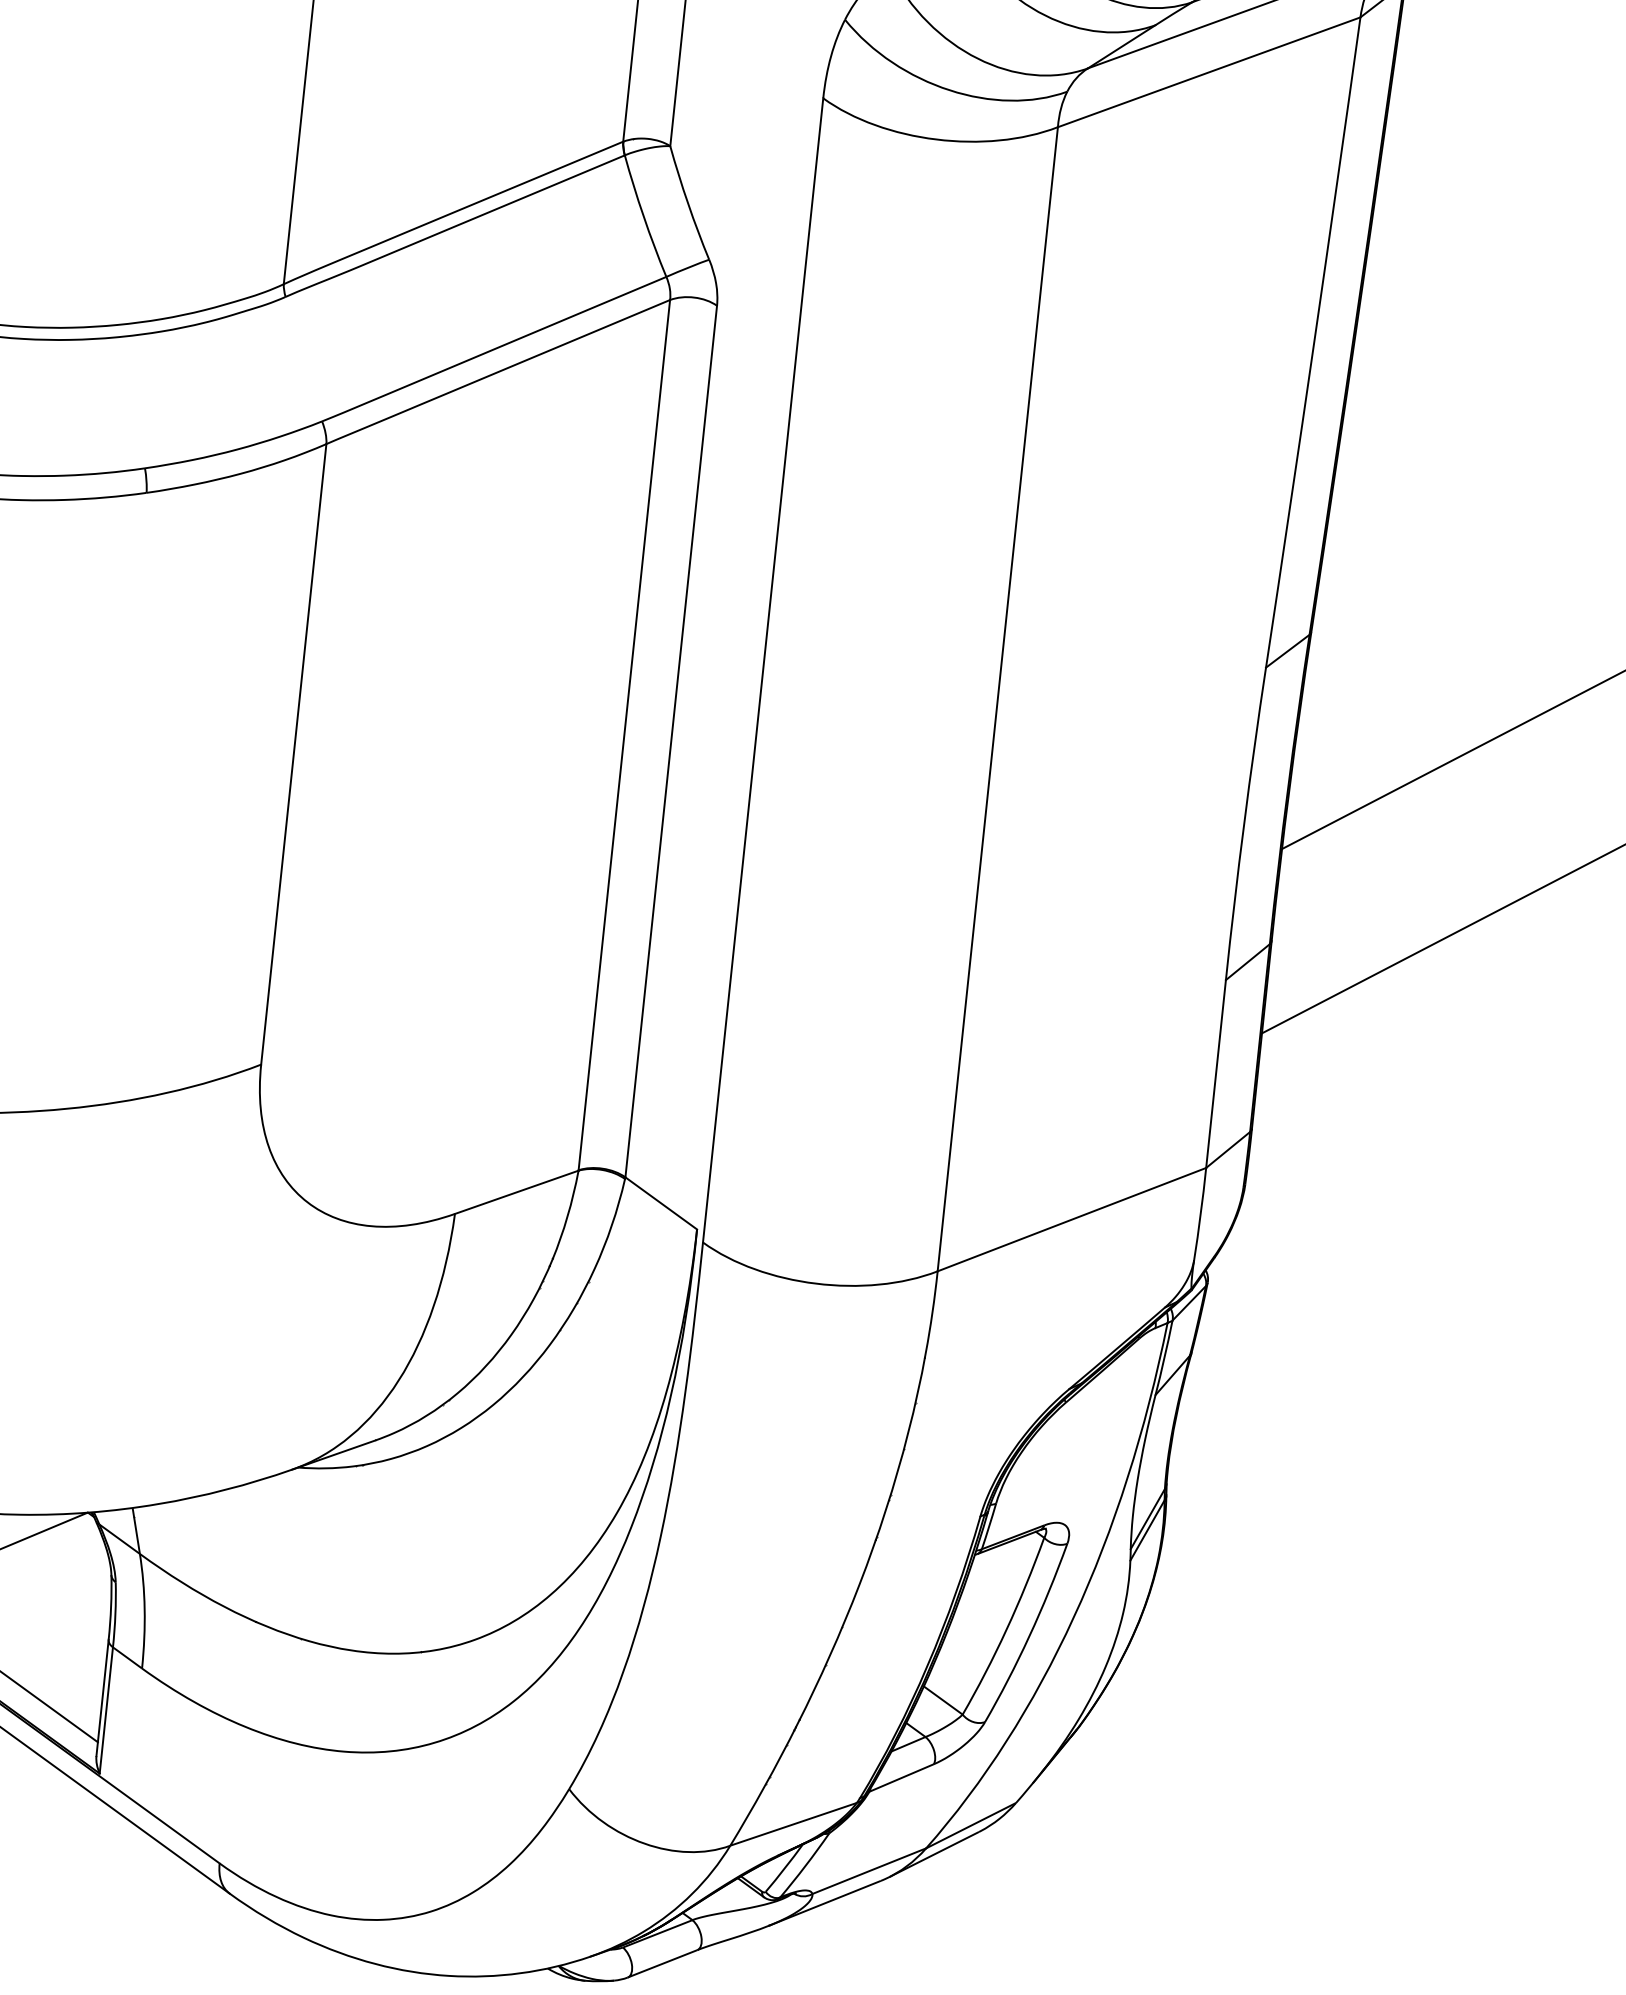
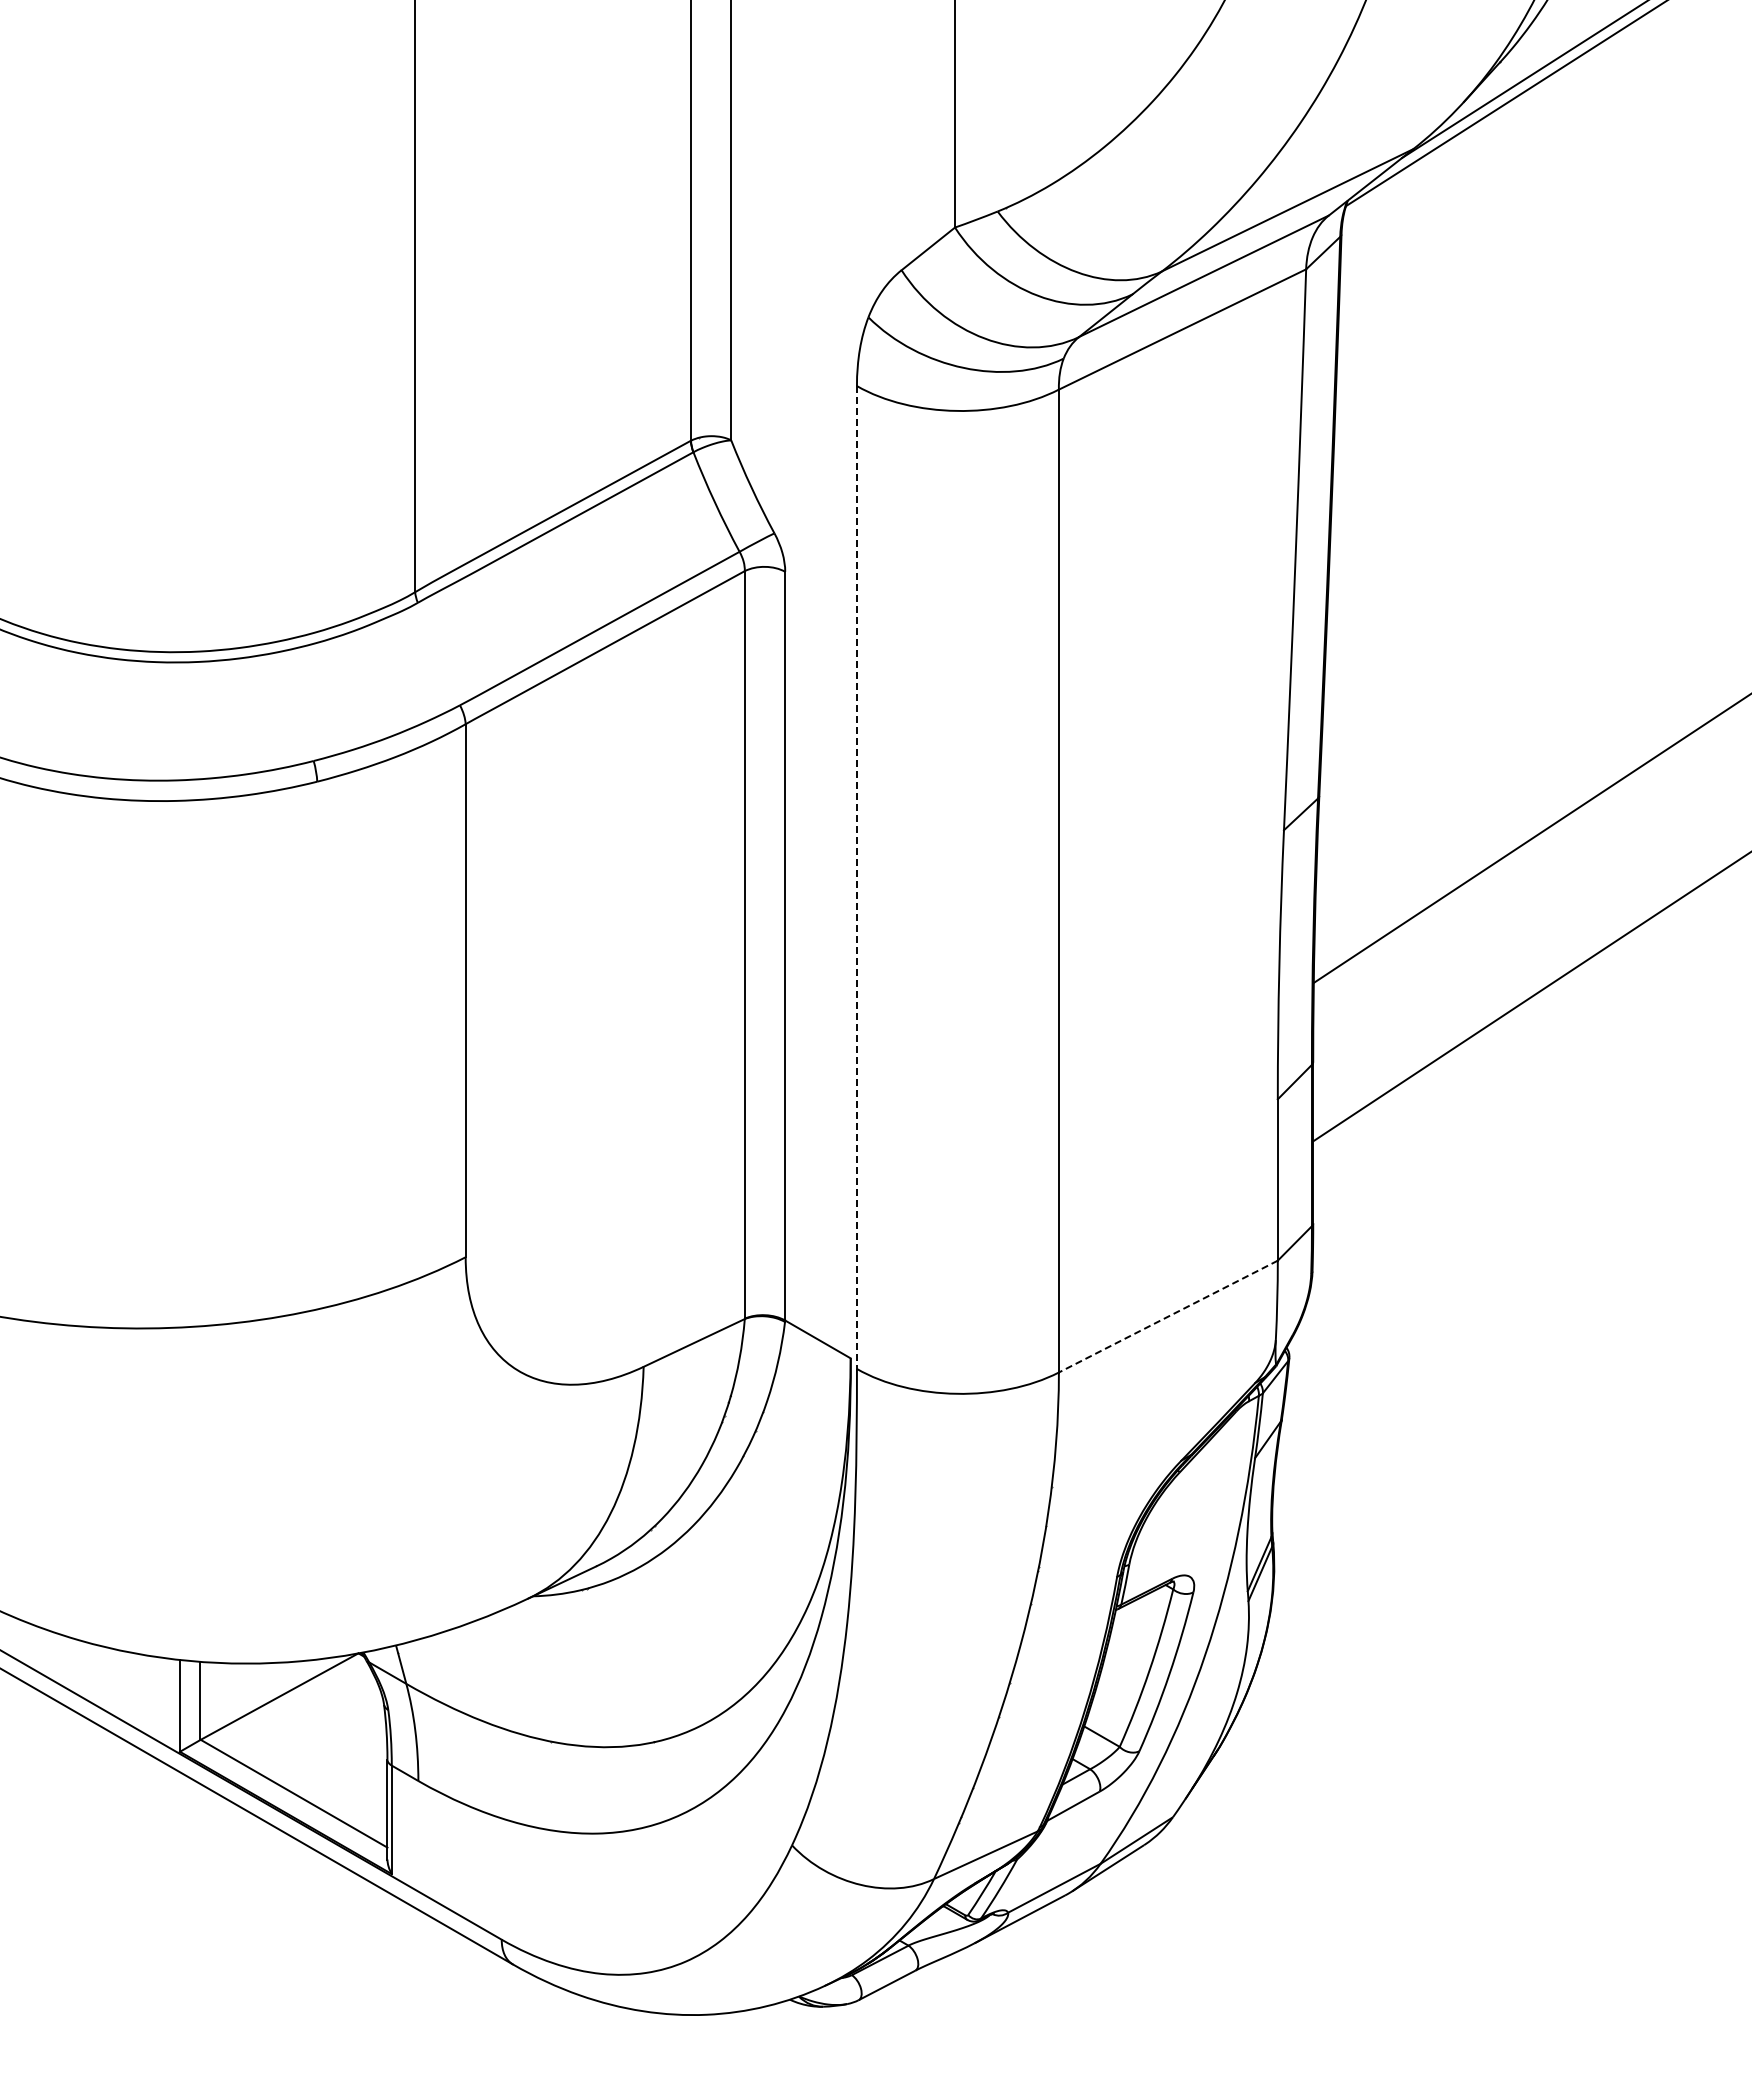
line: (762, 671) -> (856, 878), solid -> dashed
line: (1072, 1219) -> (1168, 1316), solid -> dashed

